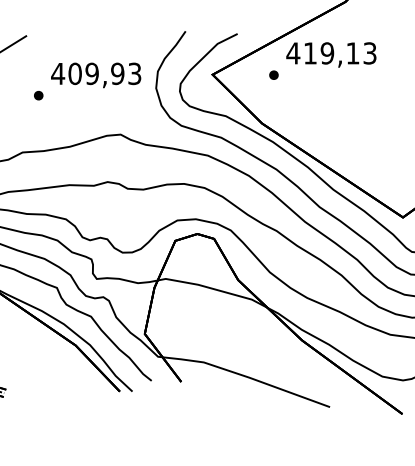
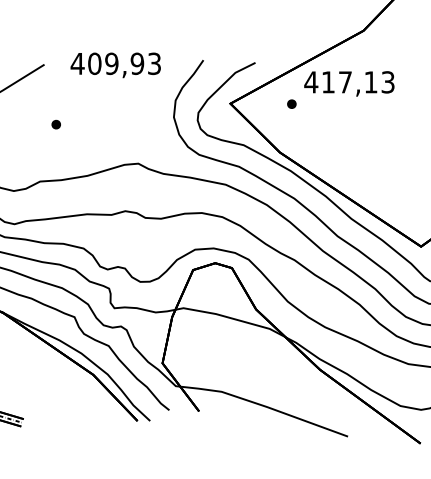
text: (327, 53) -> (345, 82), 419,13 -> 417,13
text: (95, 75) -> (115, 65), moved

